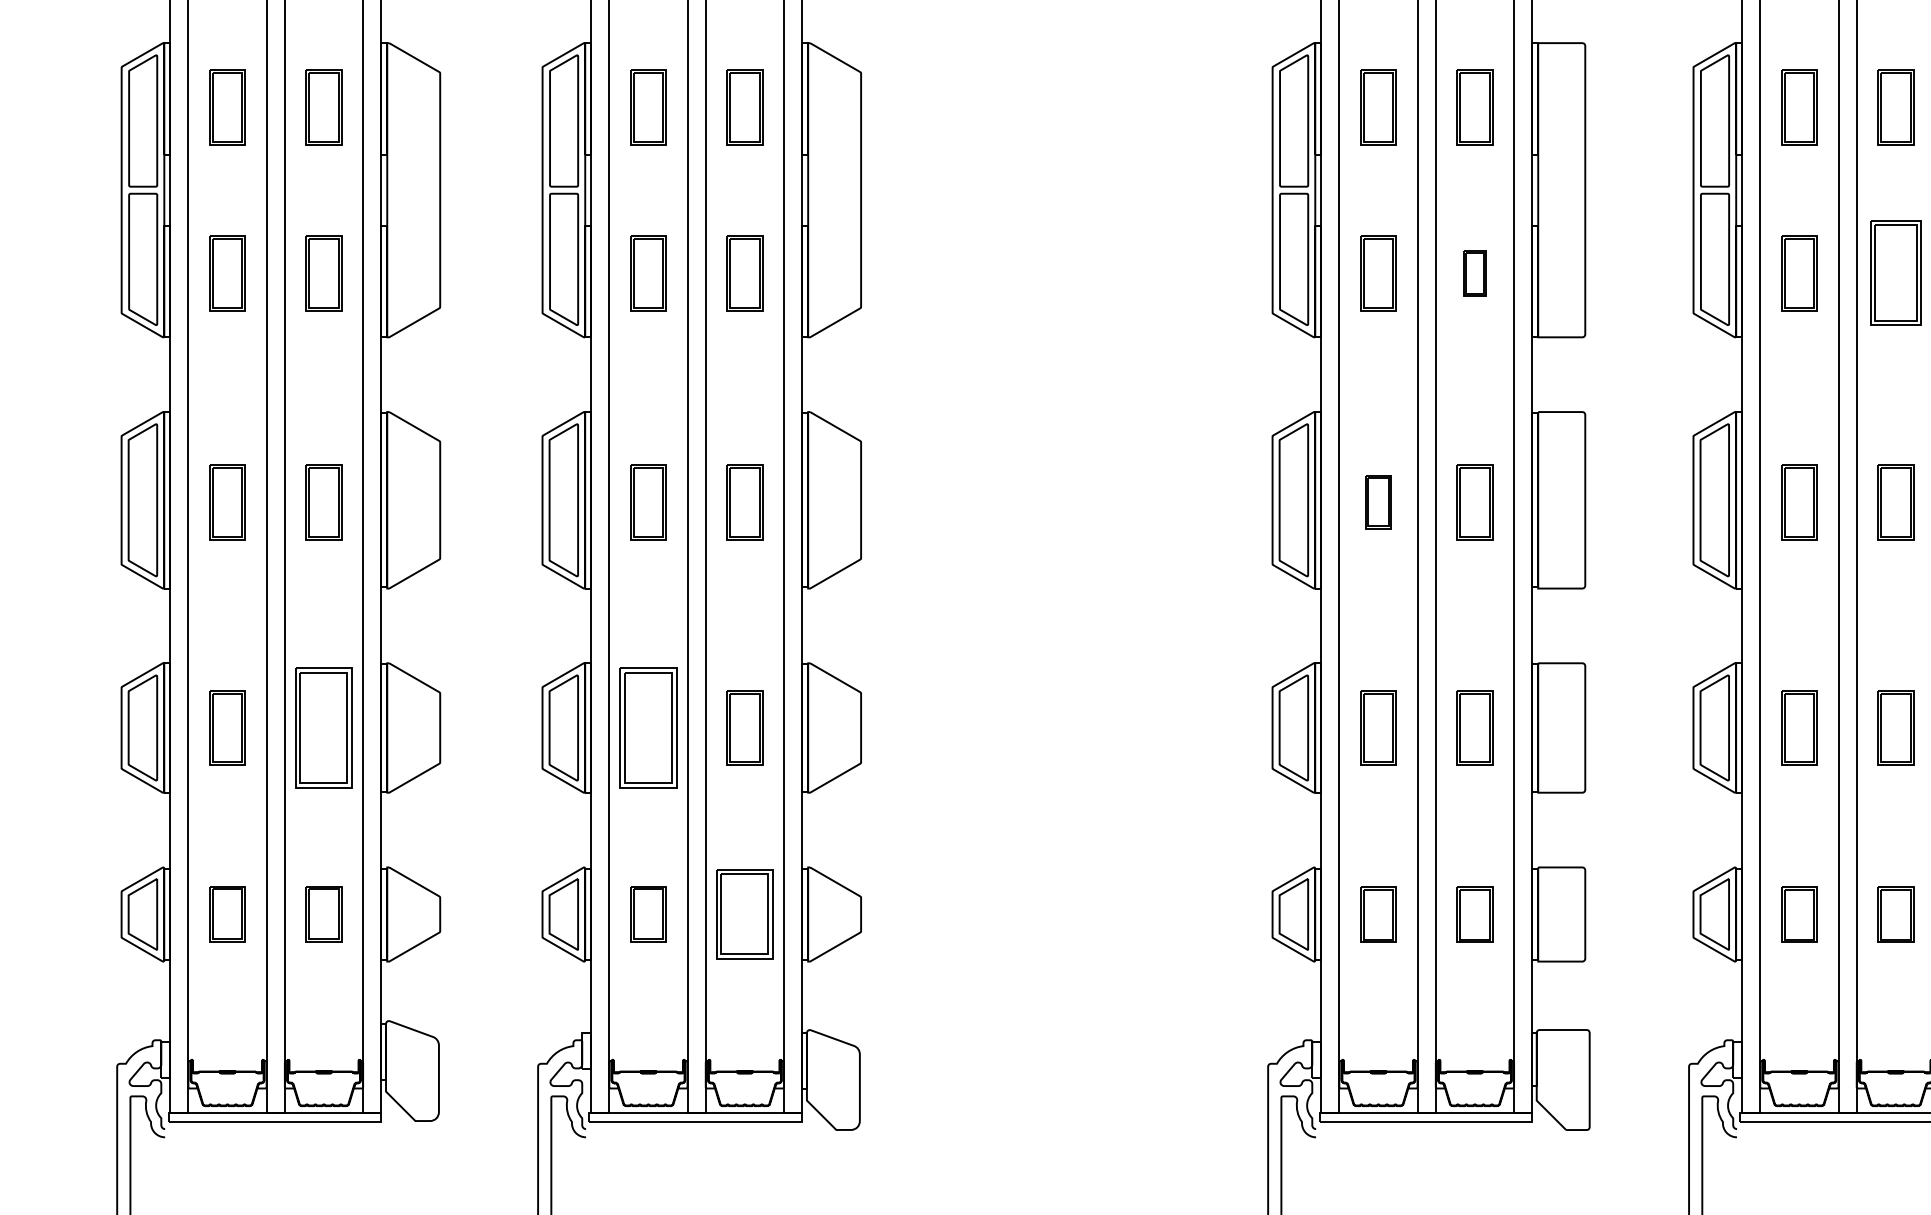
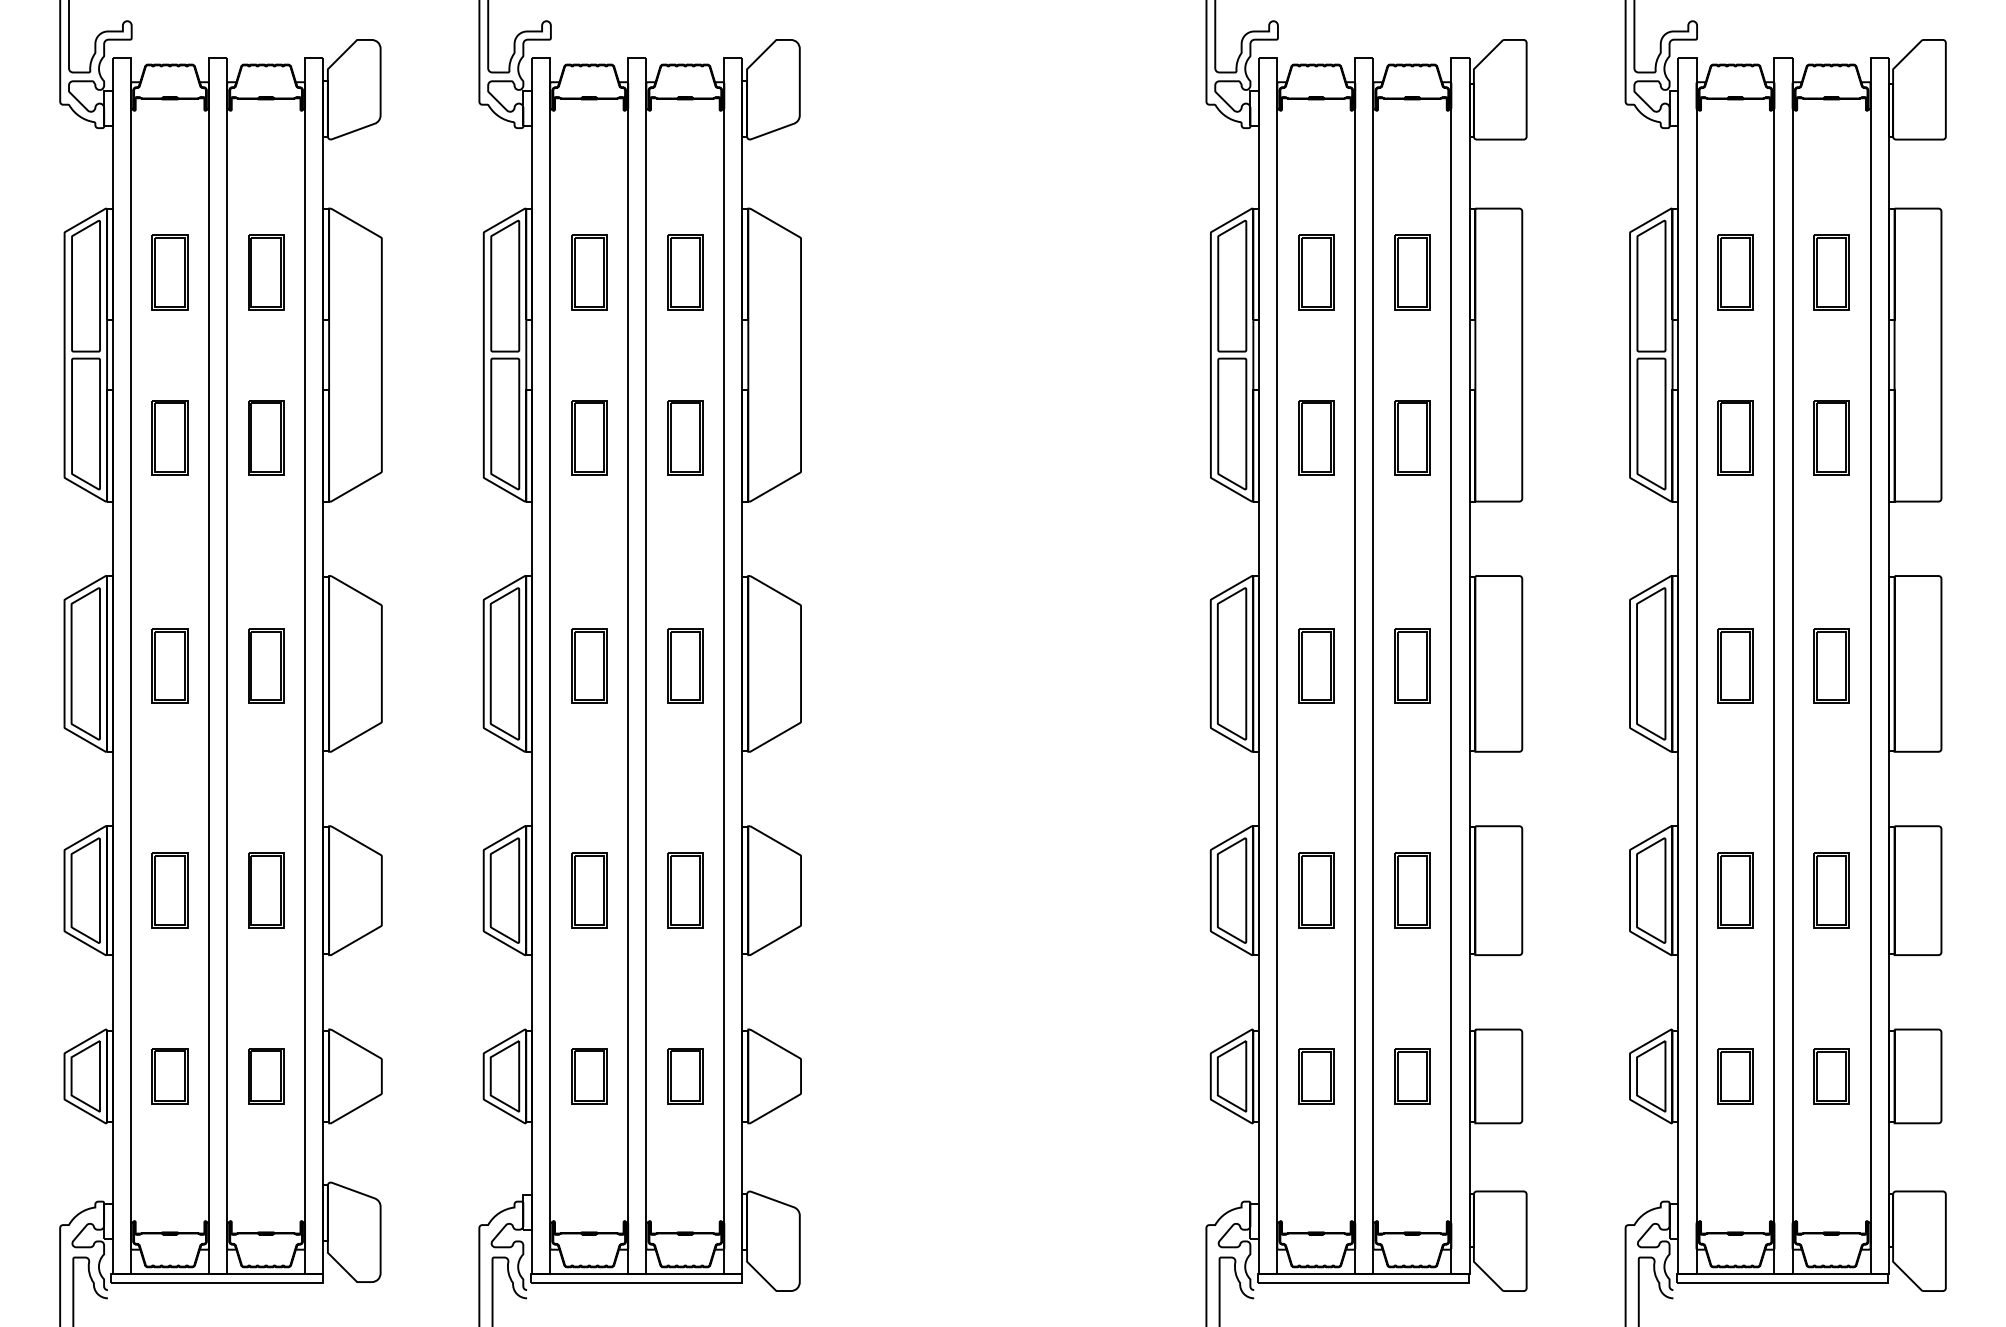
part: (1475, 272) -> (1412, 437), size x1.67
part: (1895, 272) -> (1831, 437), size x0.71
part: (1378, 501) -> (1316, 665), size x1.43
part: (324, 727) -> (266, 890), size x0.62
part: (648, 727) -> (589, 890), size x0.62
part: (745, 914) -> (685, 1076), size x0.62

